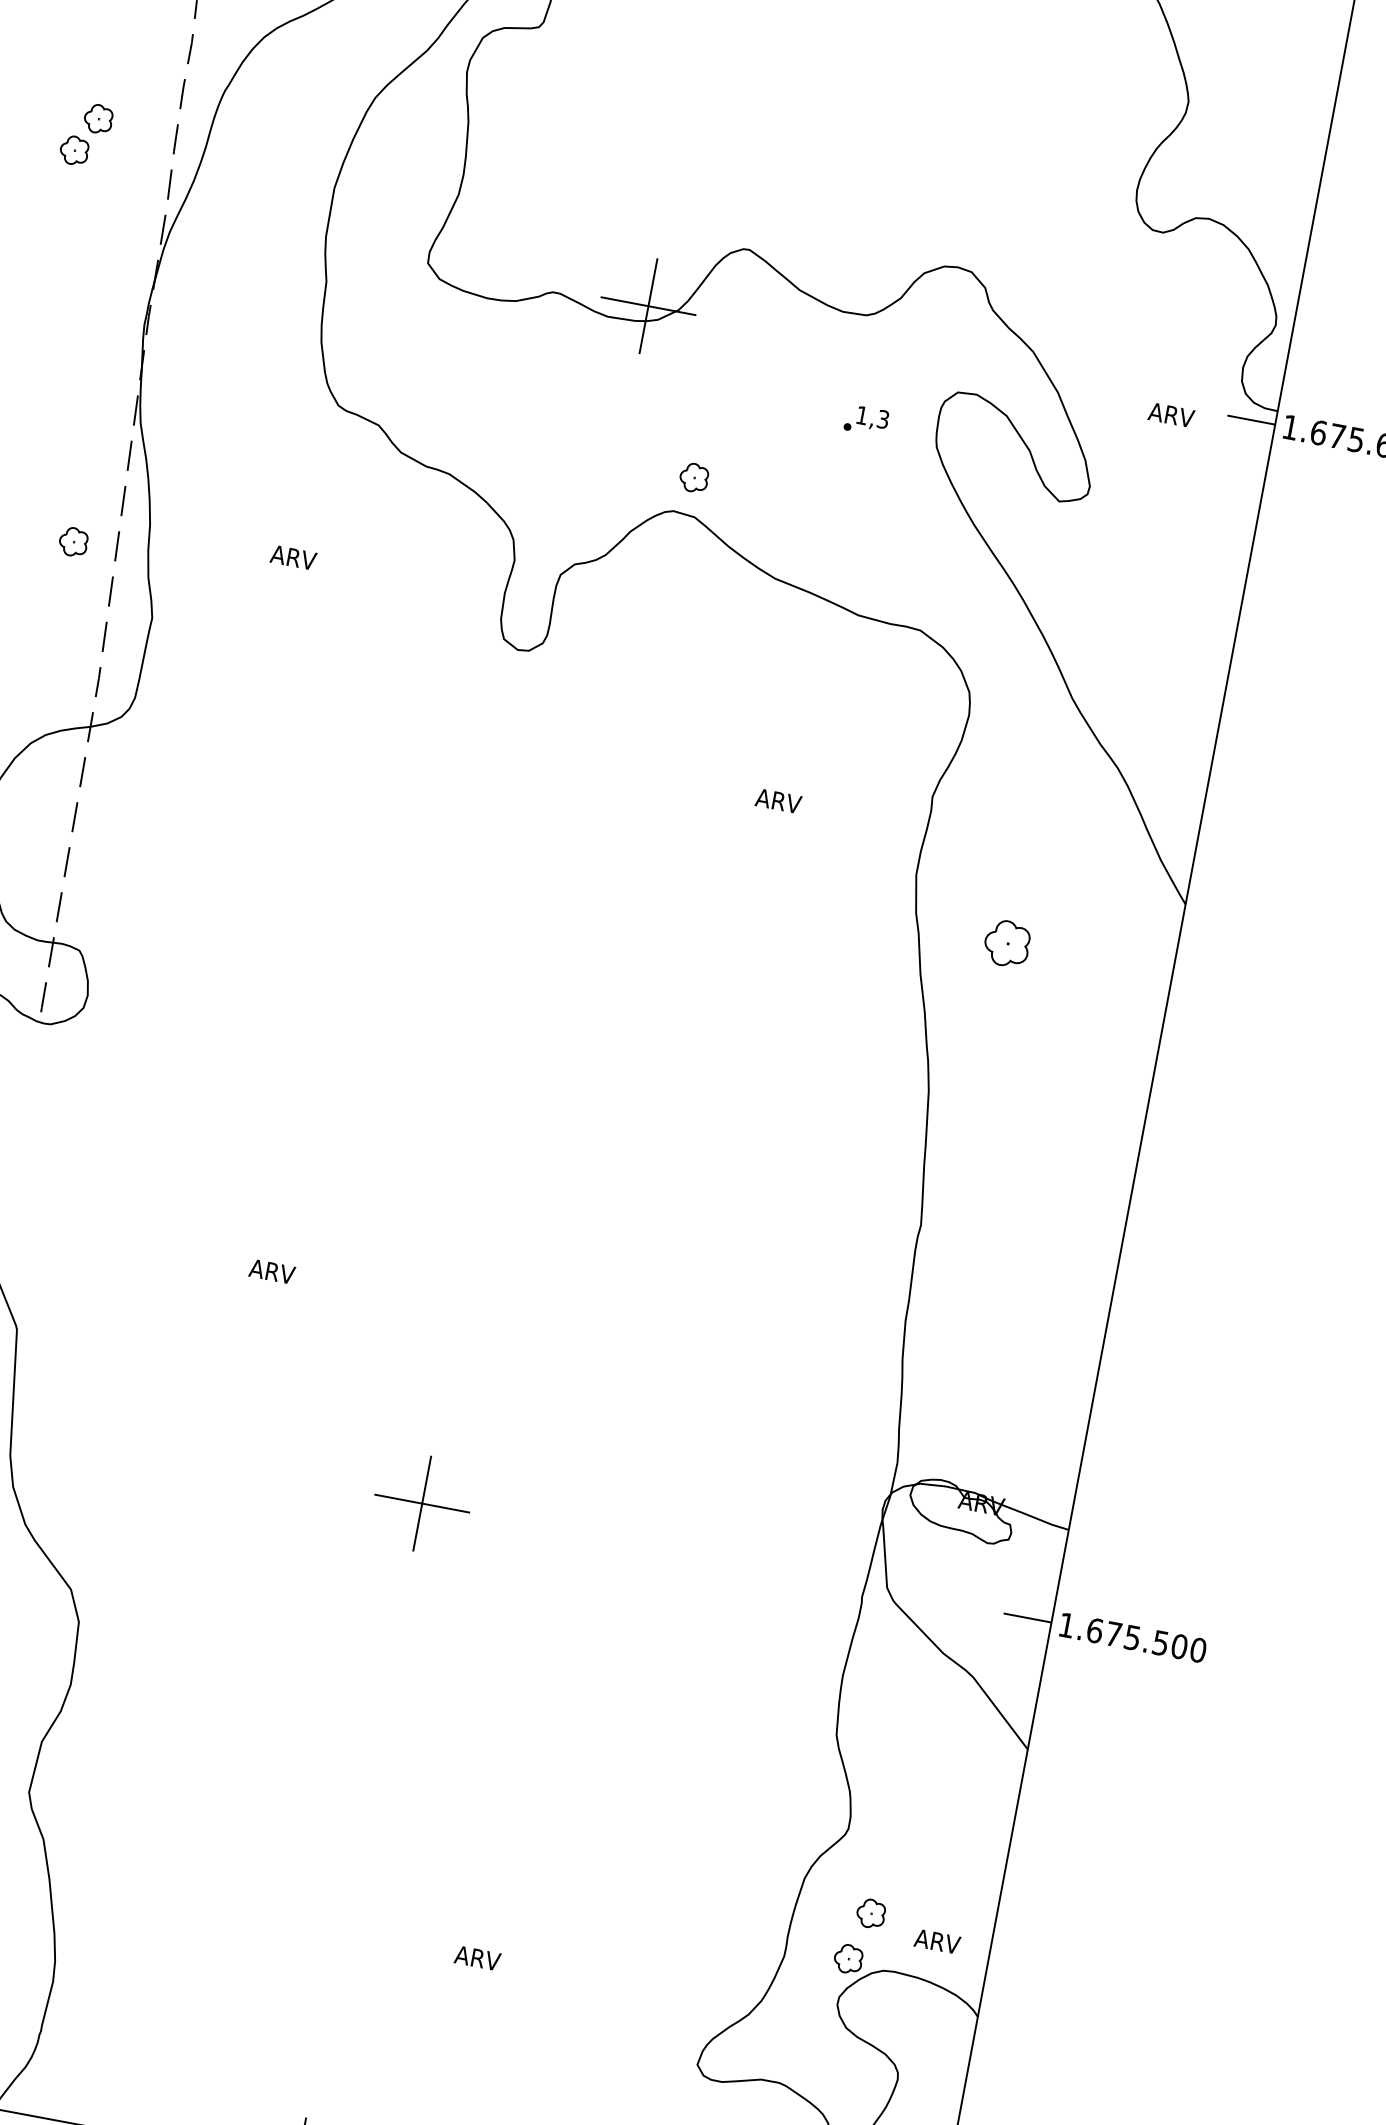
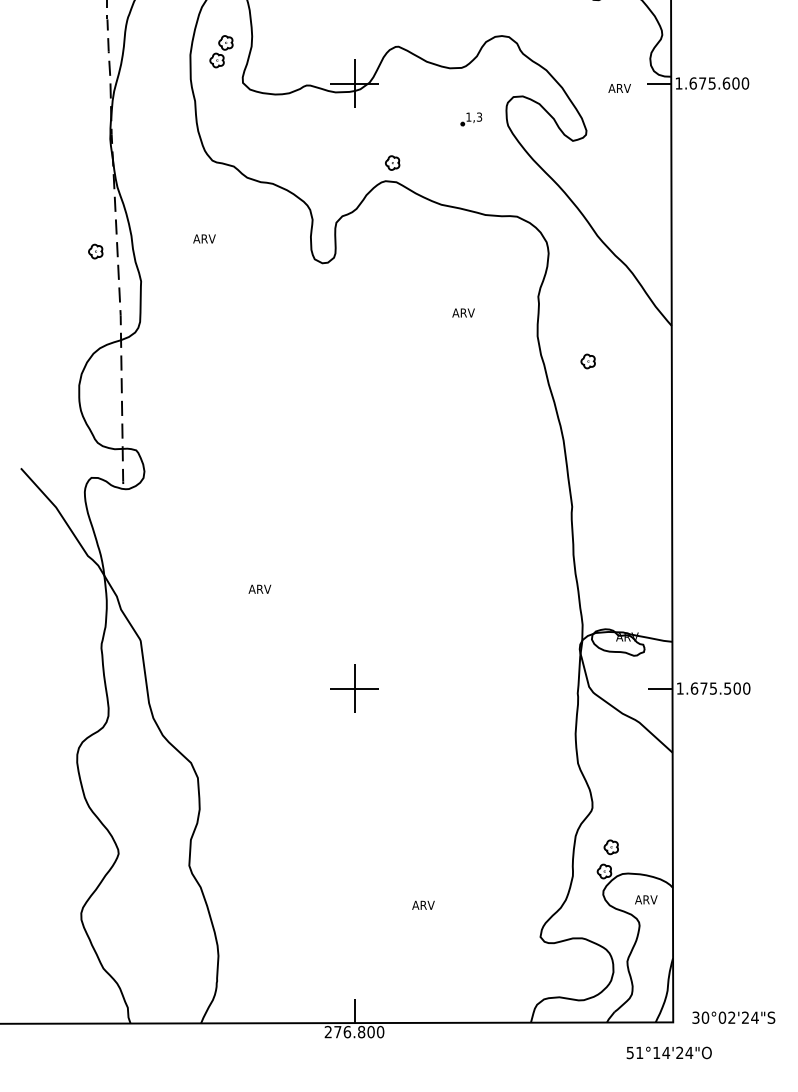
part: (86, 134) -> (221, 51), moved
part: (1005, 943) -> (587, 361), size x0.62
text: (938, 1941) -> (646, 899), moved

